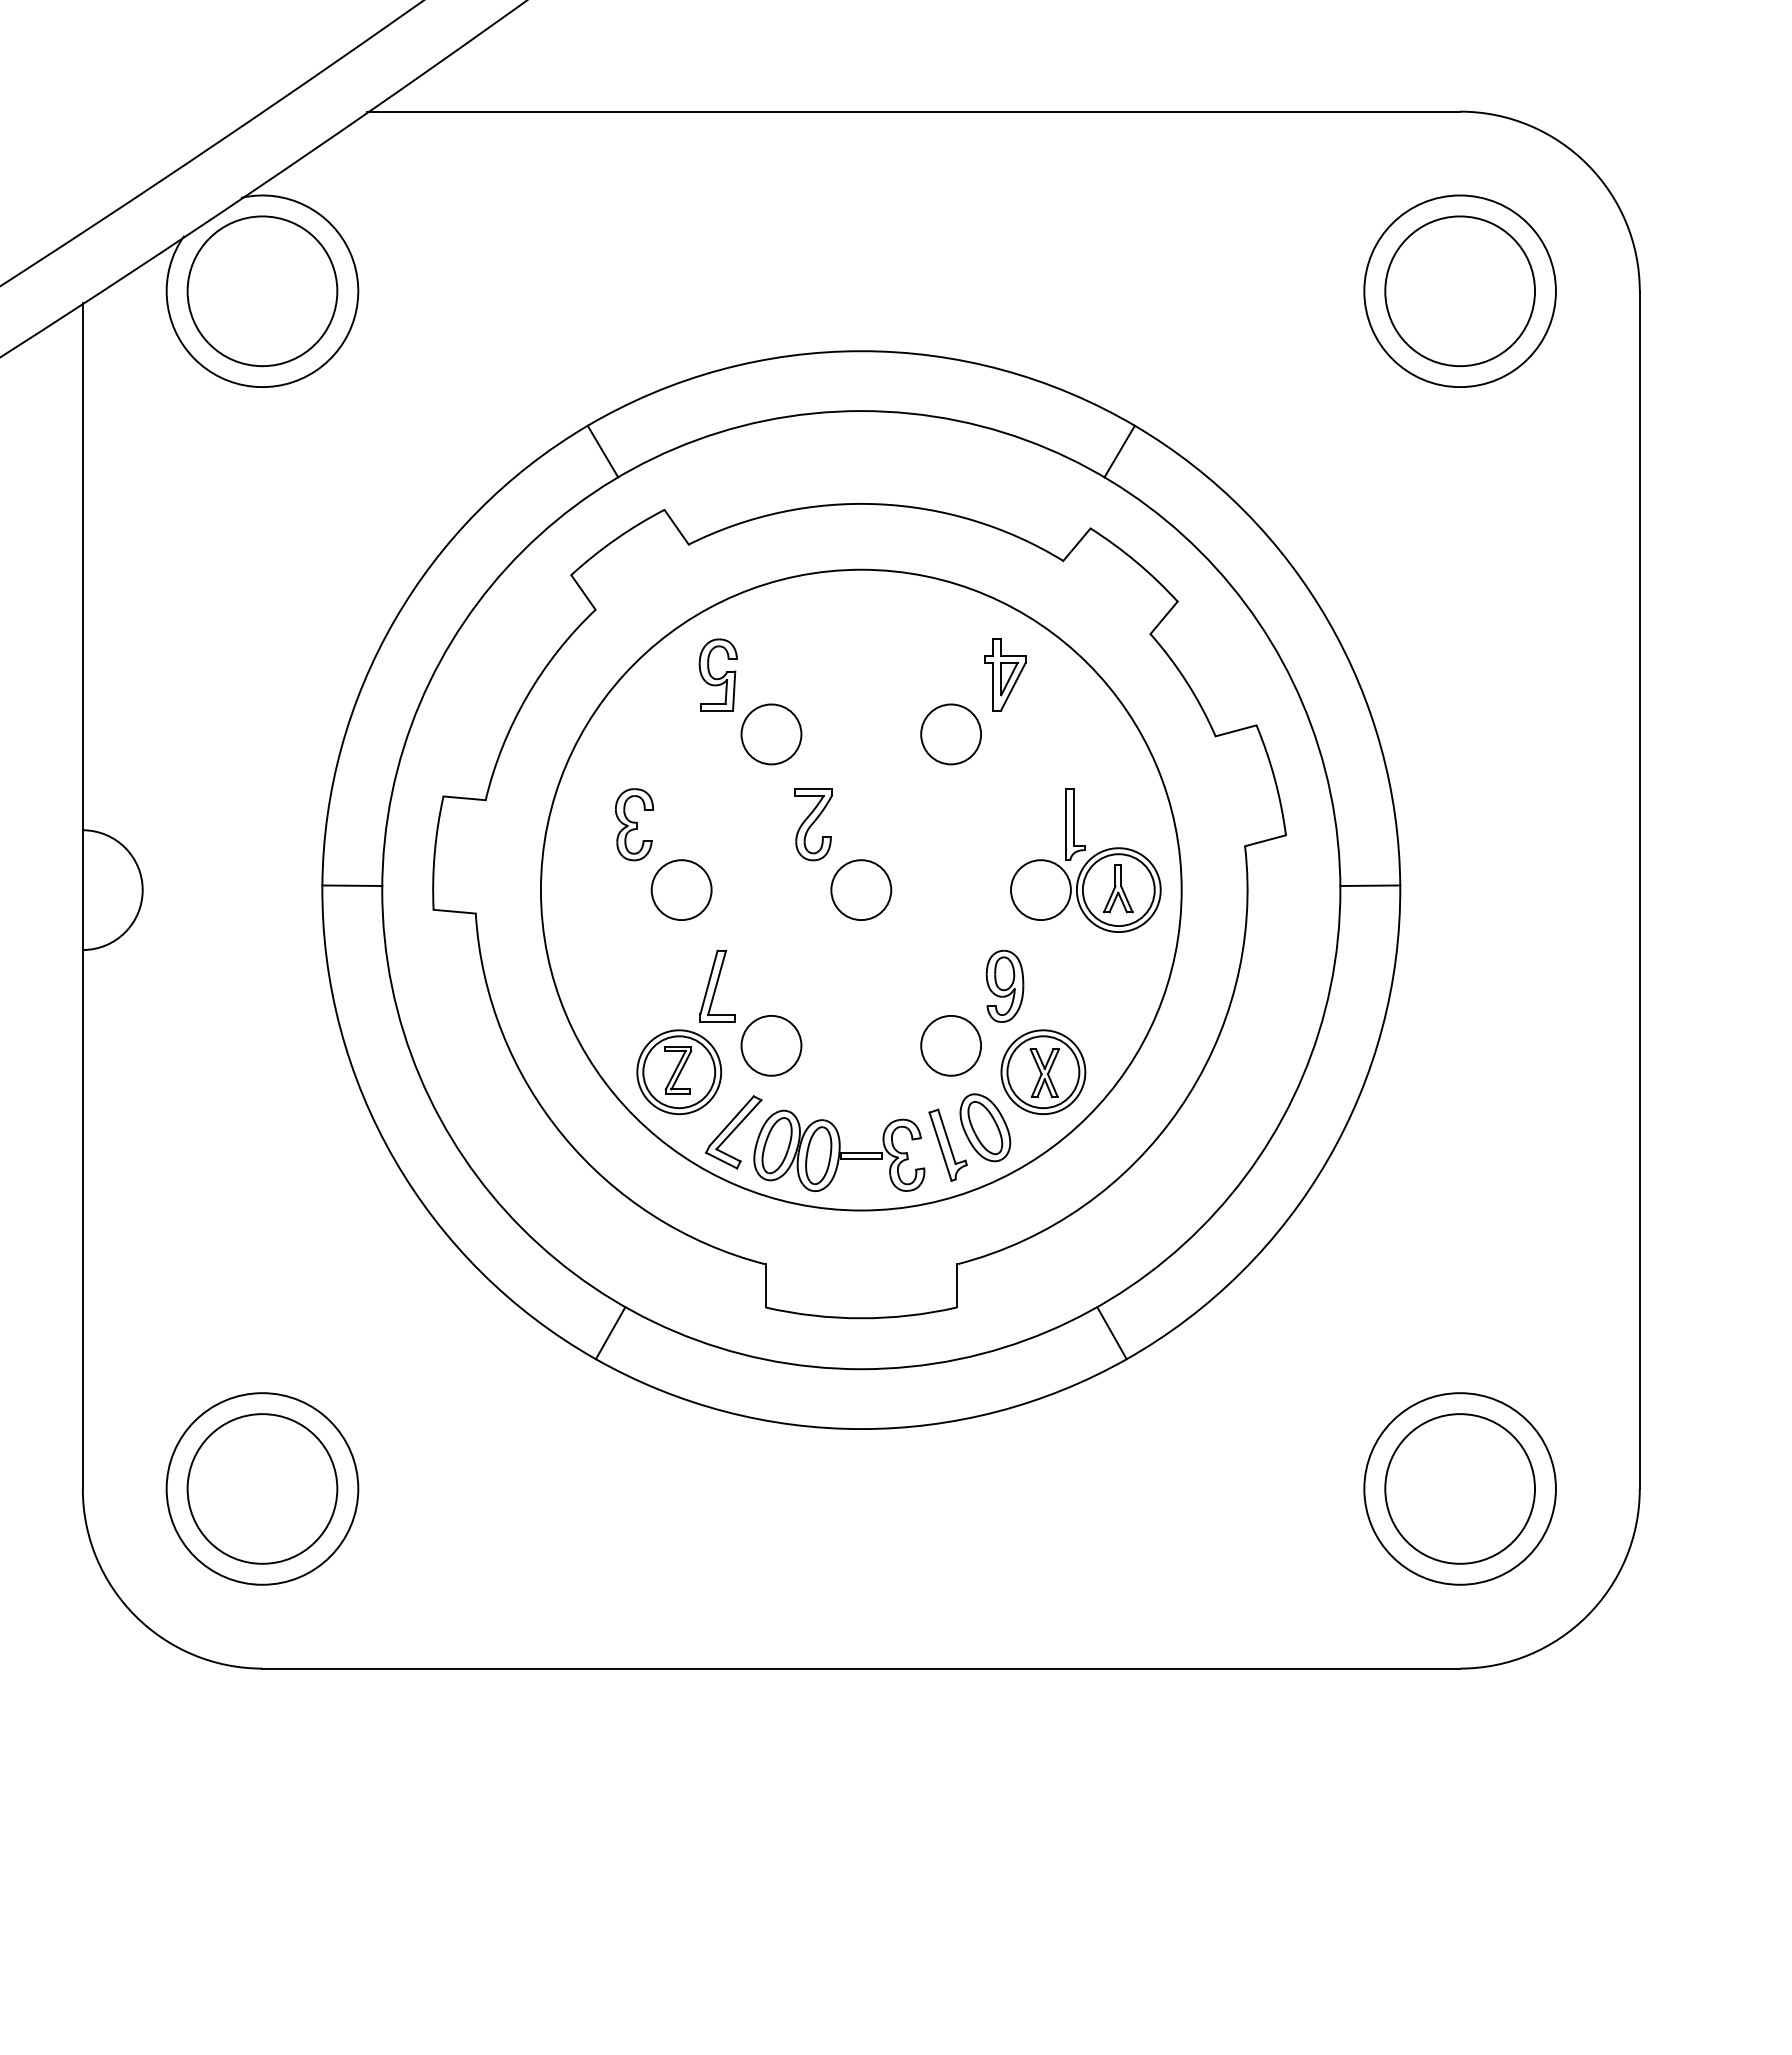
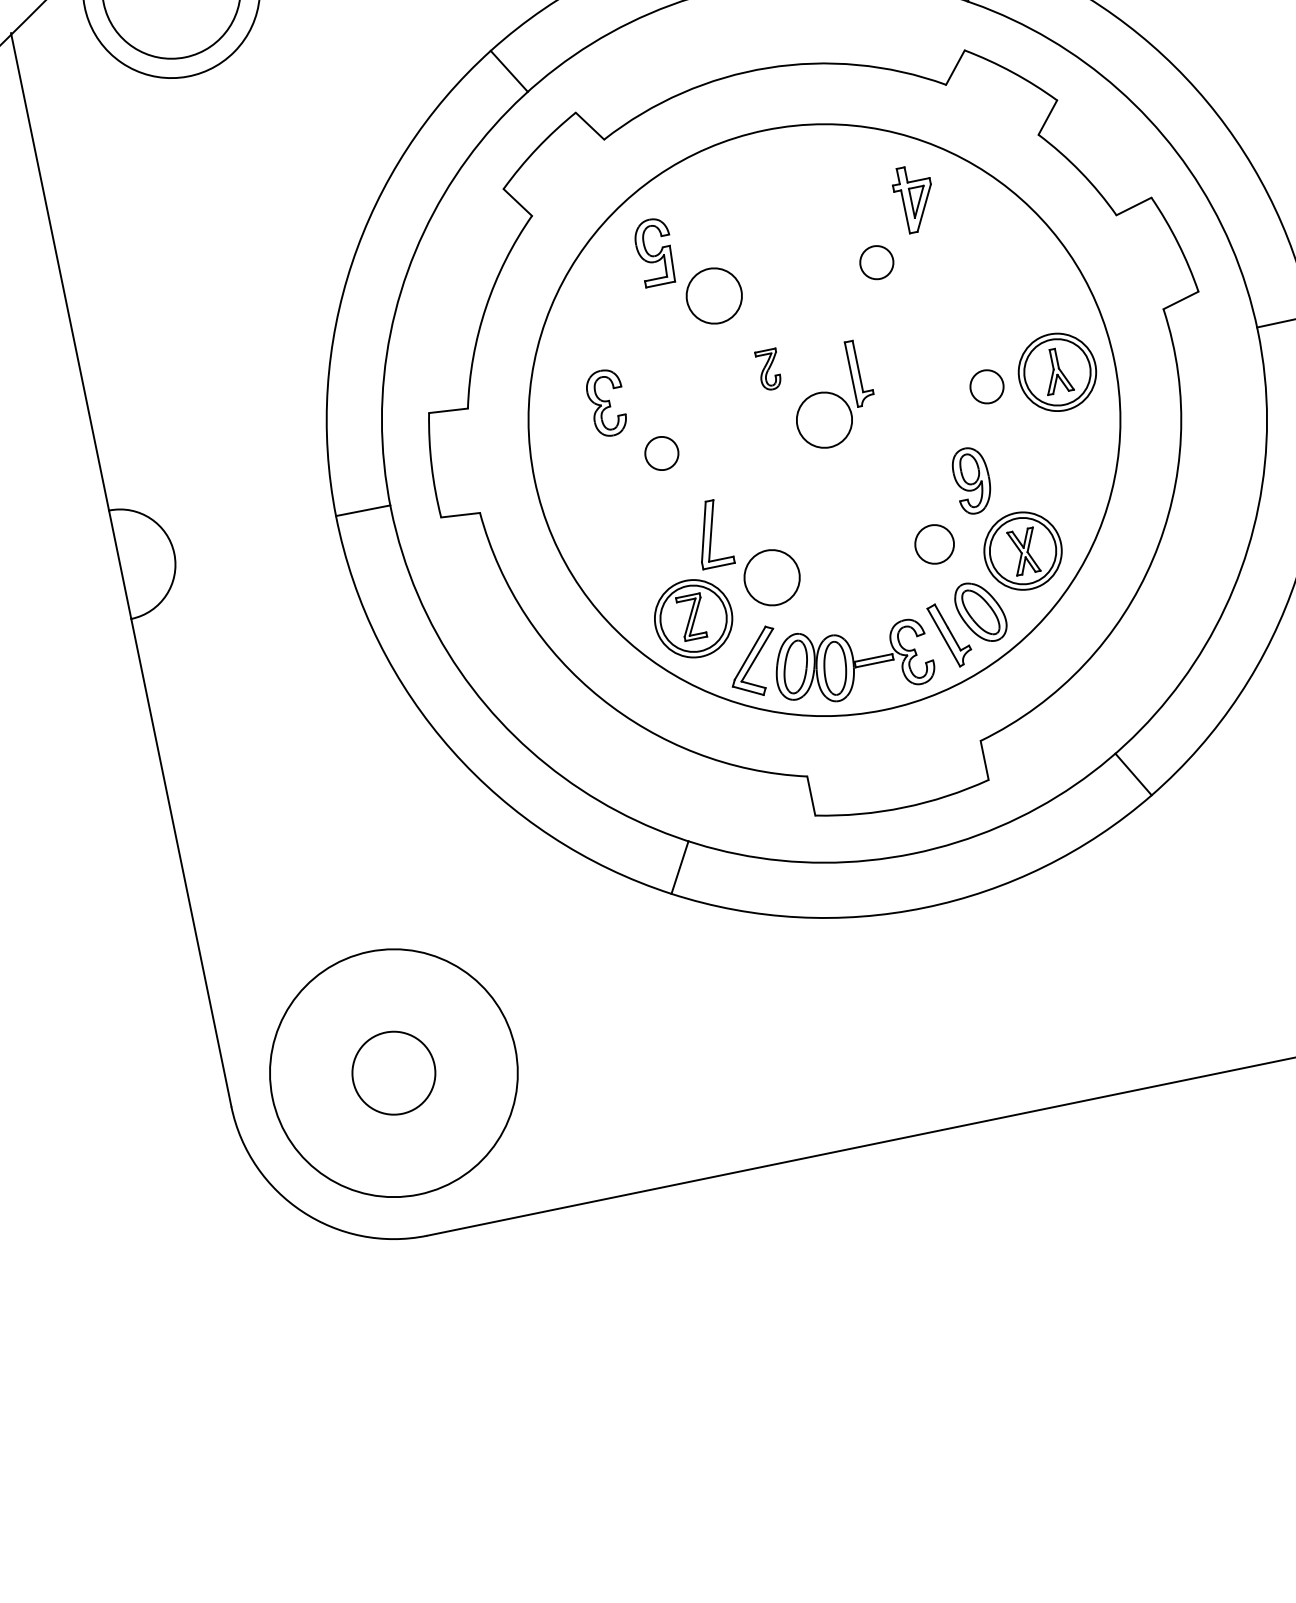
circle: (951, 734) -> (877, 262), size x0.6
part: (813, 824) -> (769, 369), size x0.6
part: (1075, 824) -> (860, 372), moved
circle: (681, 889) -> (661, 453), size x0.6
circle: (1040, 890) -> (986, 387), size x0.6
circle: (950, 1045) -> (934, 544), size x0.7
circle: (262, 1488) -> (393, 1072), size x0.6
circle: (262, 1488) -> (393, 1072), size x1.4

